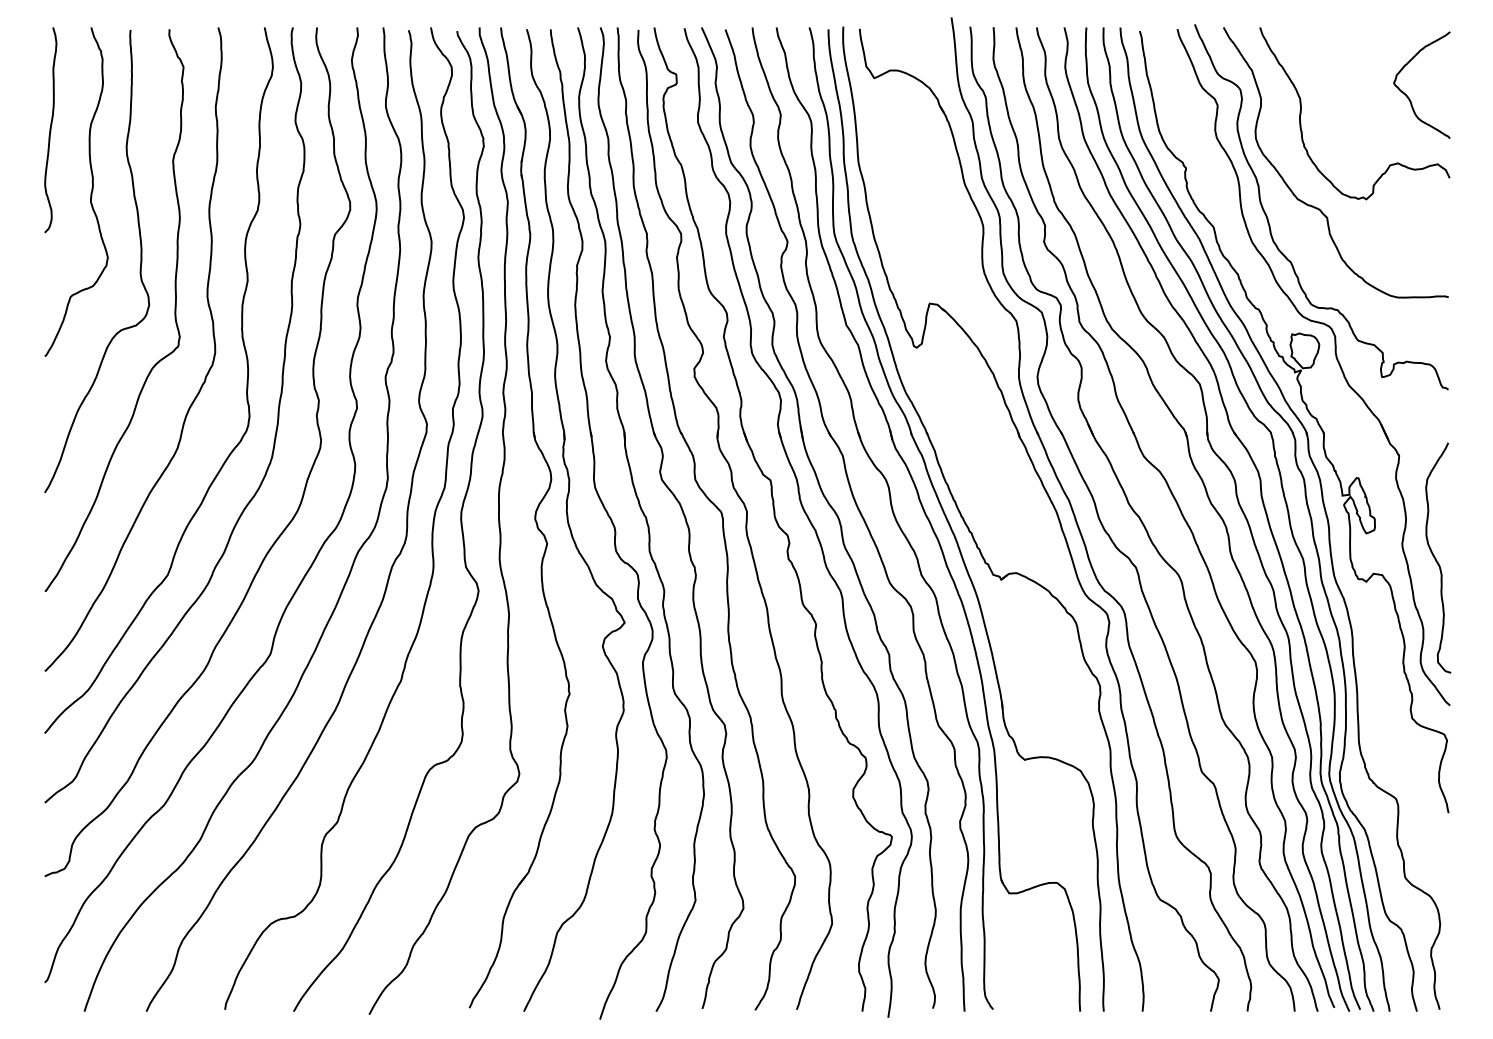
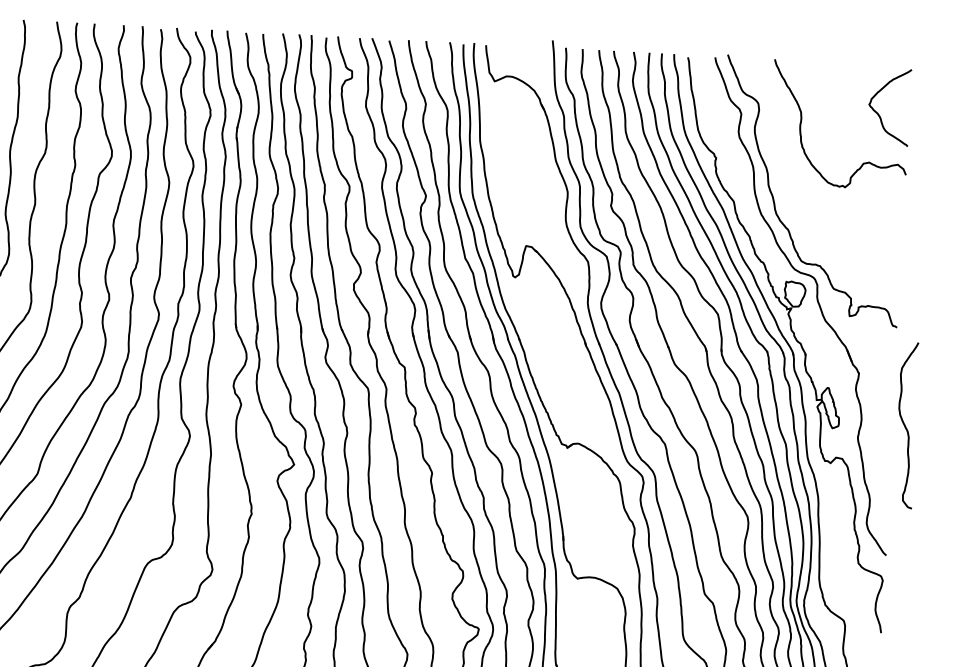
curve: (1315, 206) -> (808, 190), removed
curve: (1436, 558) -> (905, 425), moved

